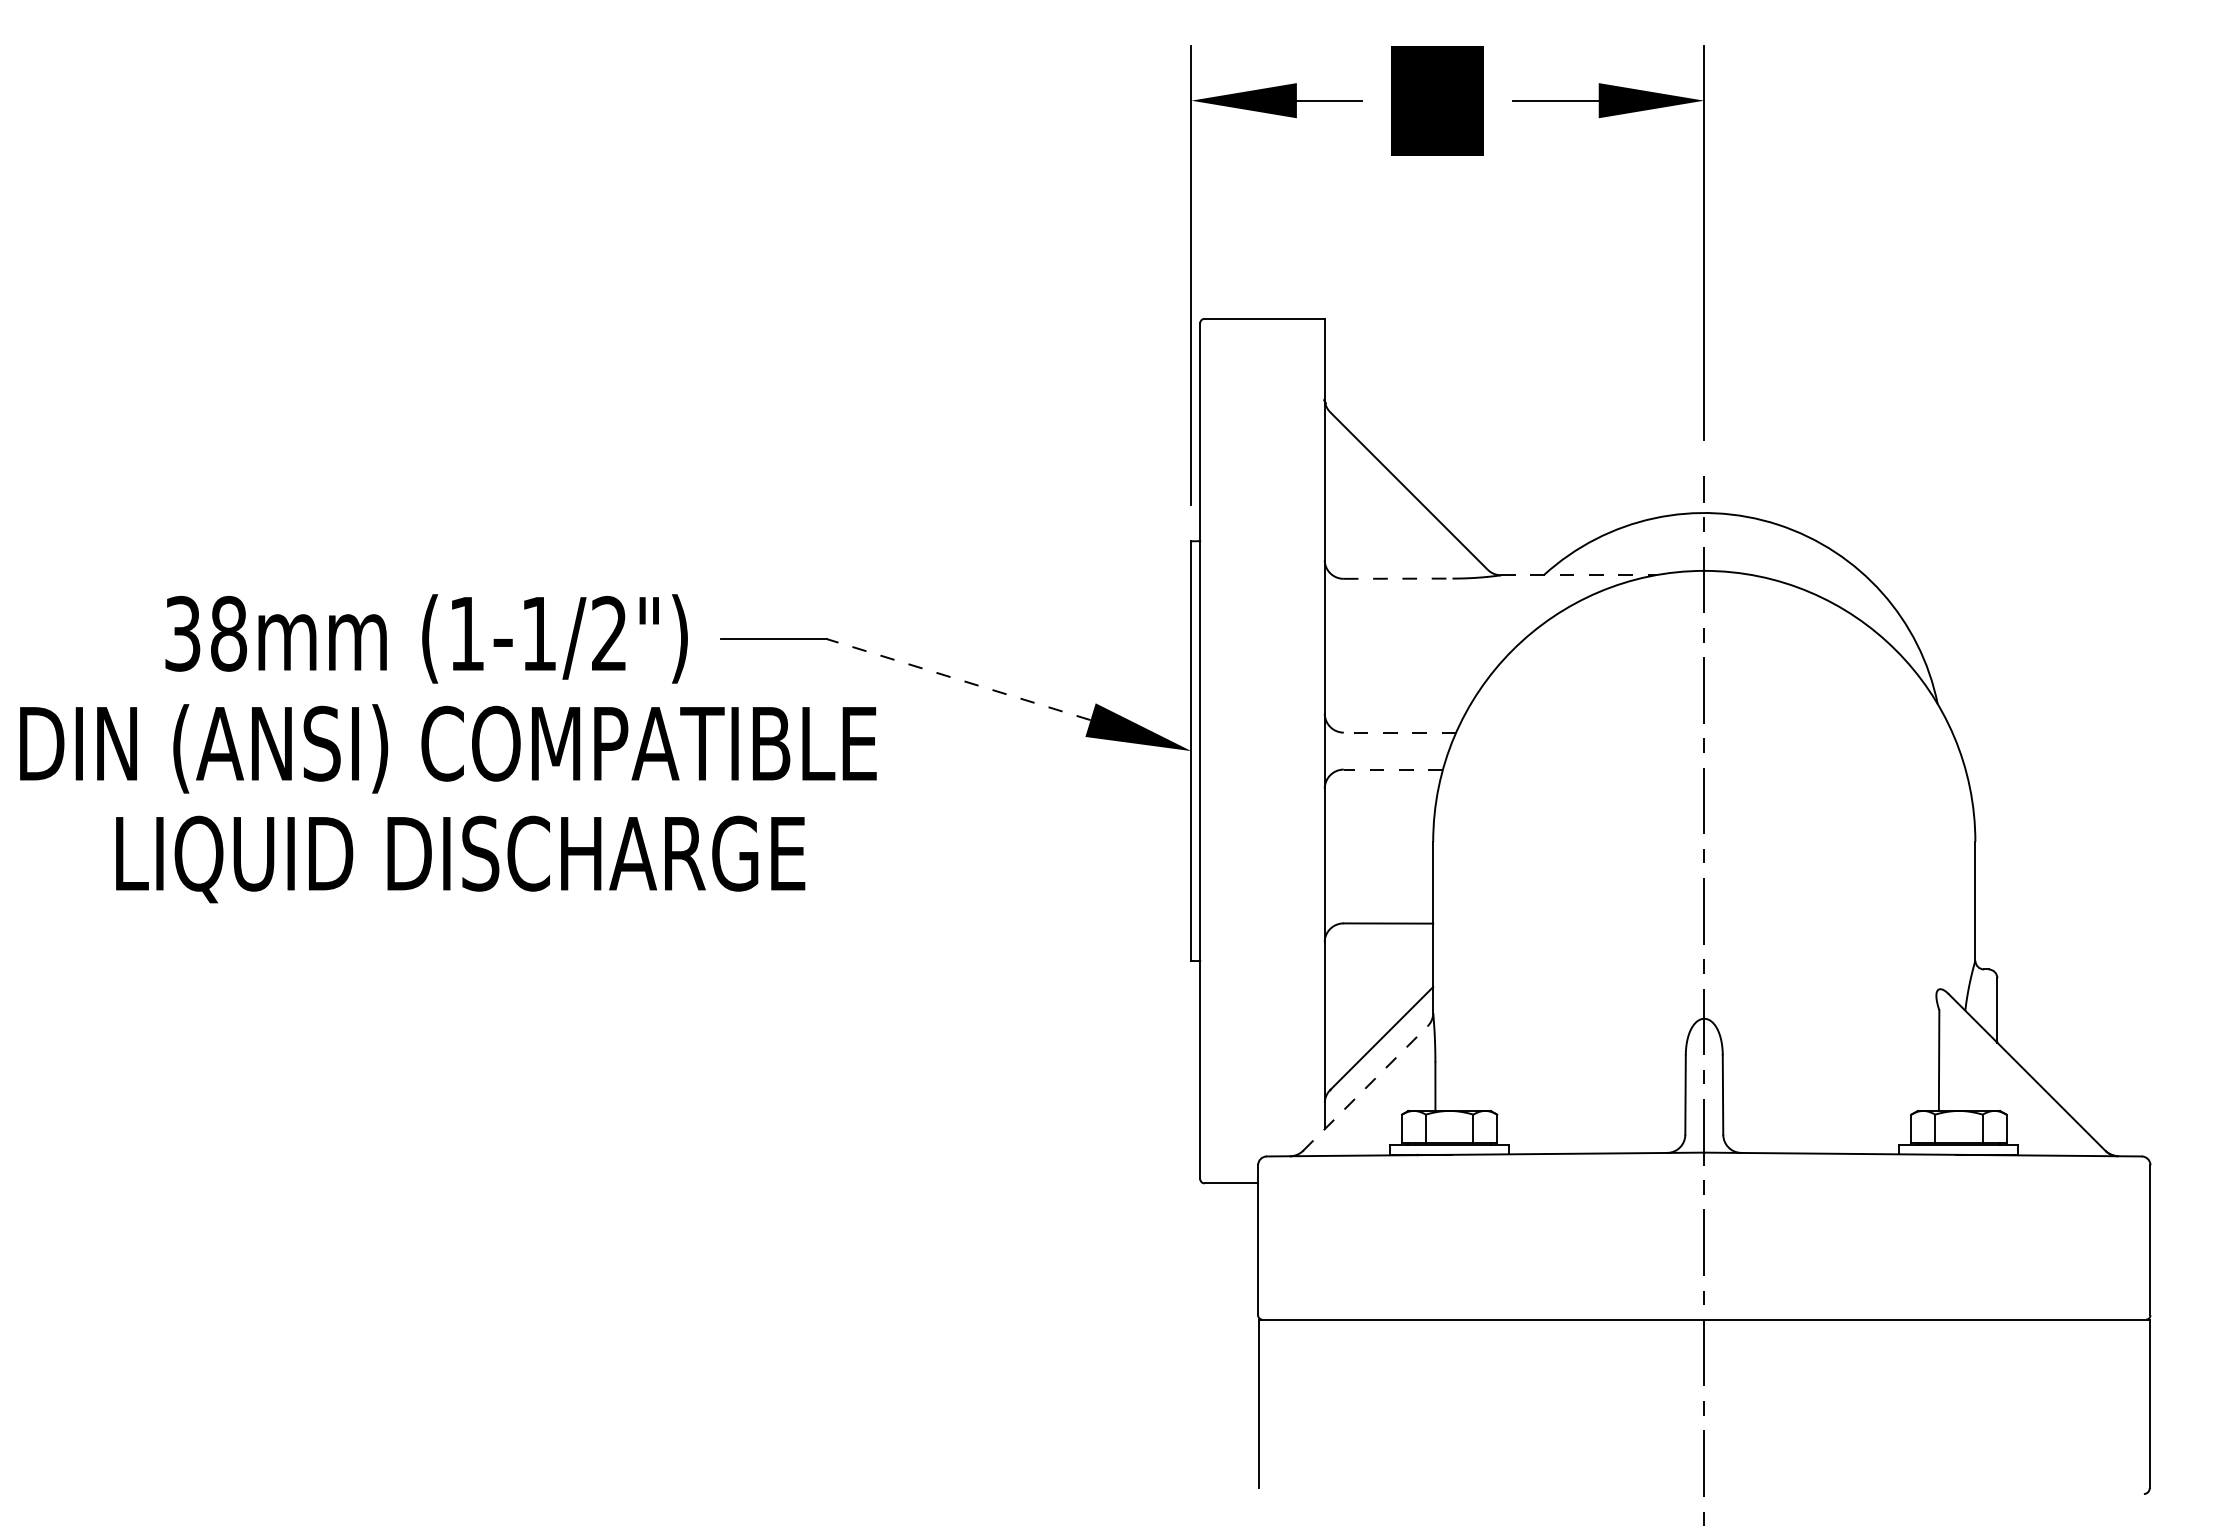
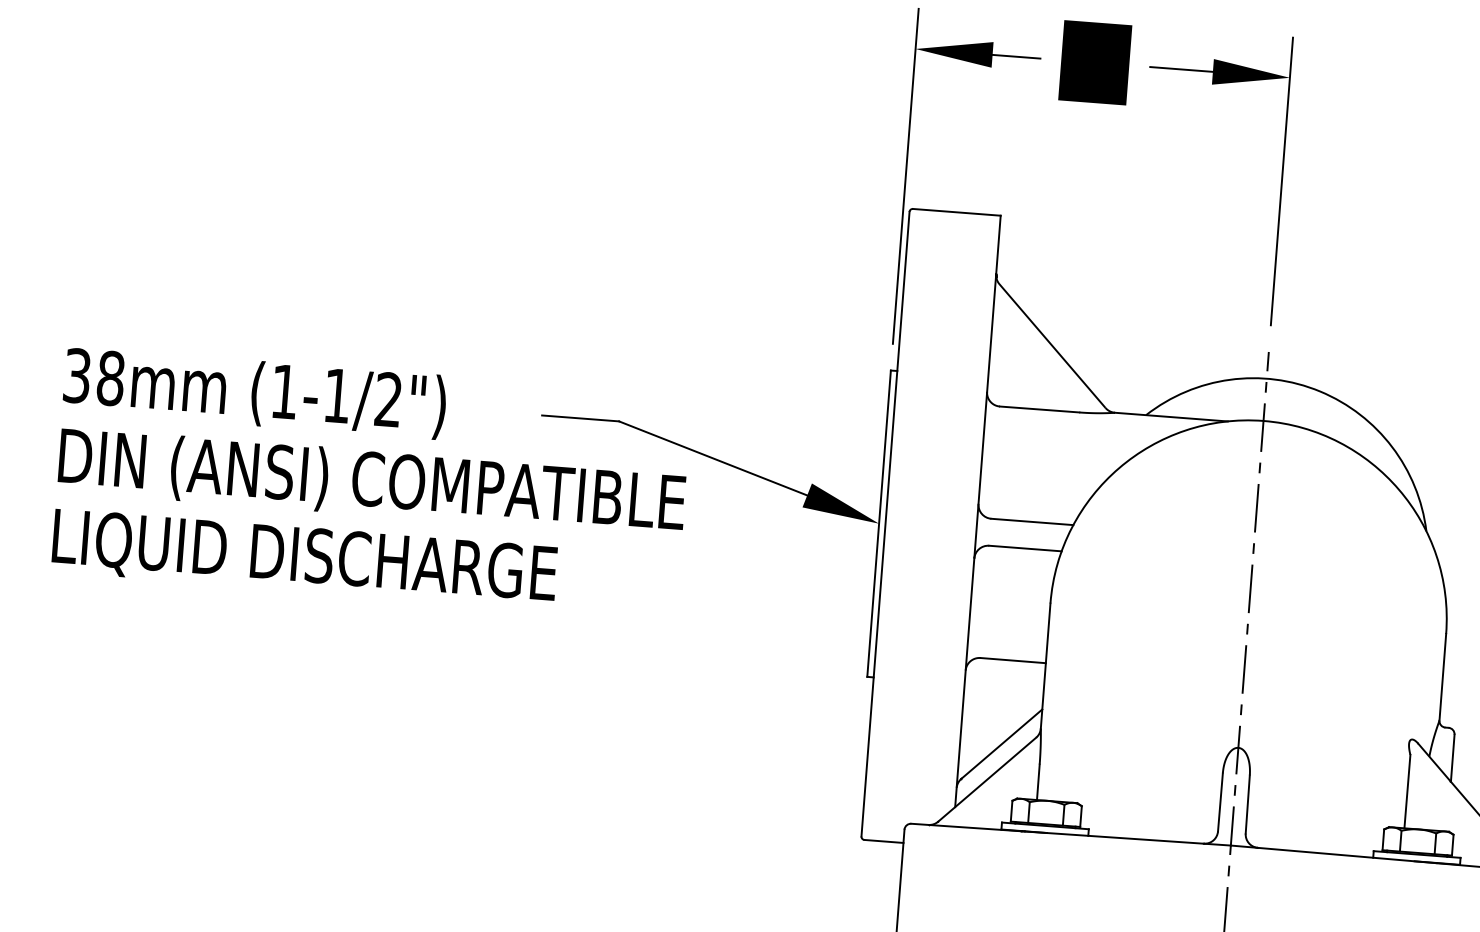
line: (1578, 575) -> (1171, 417), dashed -> solid
line: (1398, 578) -> (1039, 409), dashed -> solid
text: (426, 638) -> (254, 393), moved
line: (958, 679) -> (713, 458), dashed -> solid
line: (1399, 732) -> (1032, 521), dashed -> solid
text: (448, 748) -> (372, 482), moved
line: (1393, 769) -> (1025, 548), dashed -> solid
text: (460, 859) -> (304, 559), moved
line: (1365, 1088) -> (987, 779), dashed -> solid

